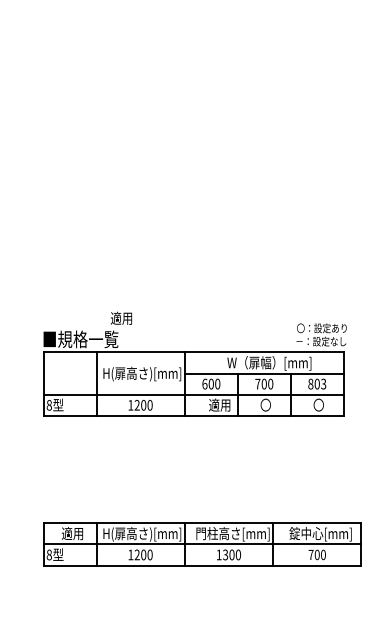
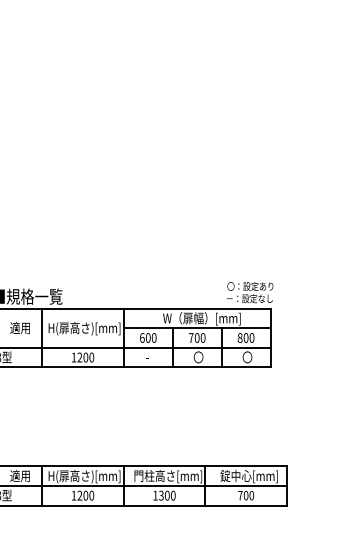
text: (121, 317) -> (20, 327), moved
text: (323, 384) -> (251, 338), 803 -> 800
text: (219, 404) -> (155, 356), 適用 -> -

